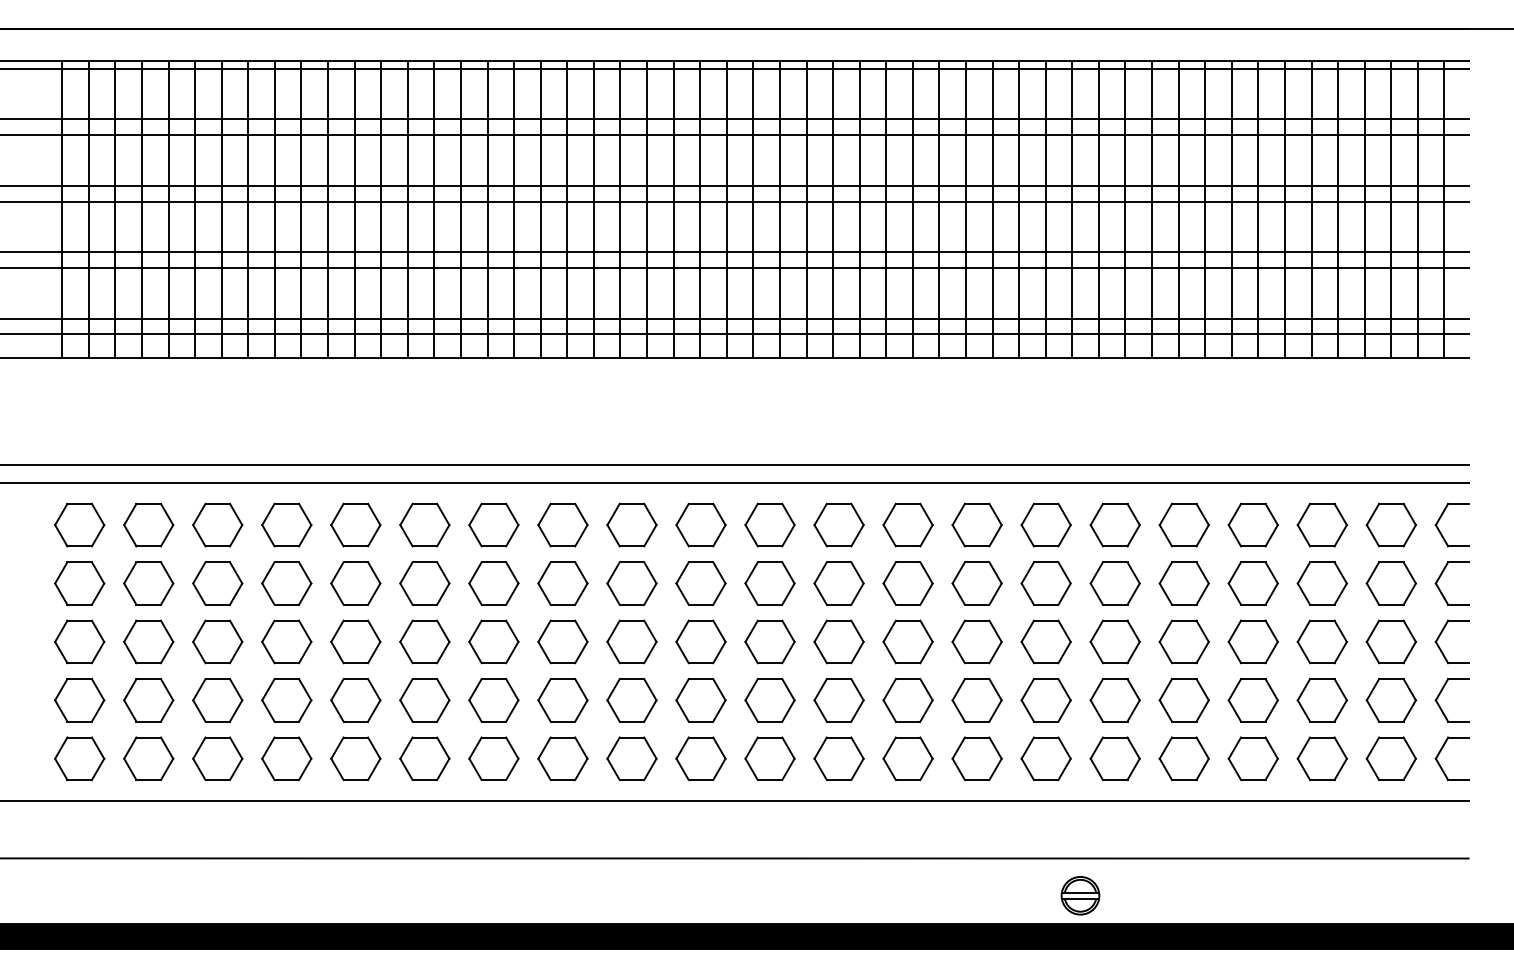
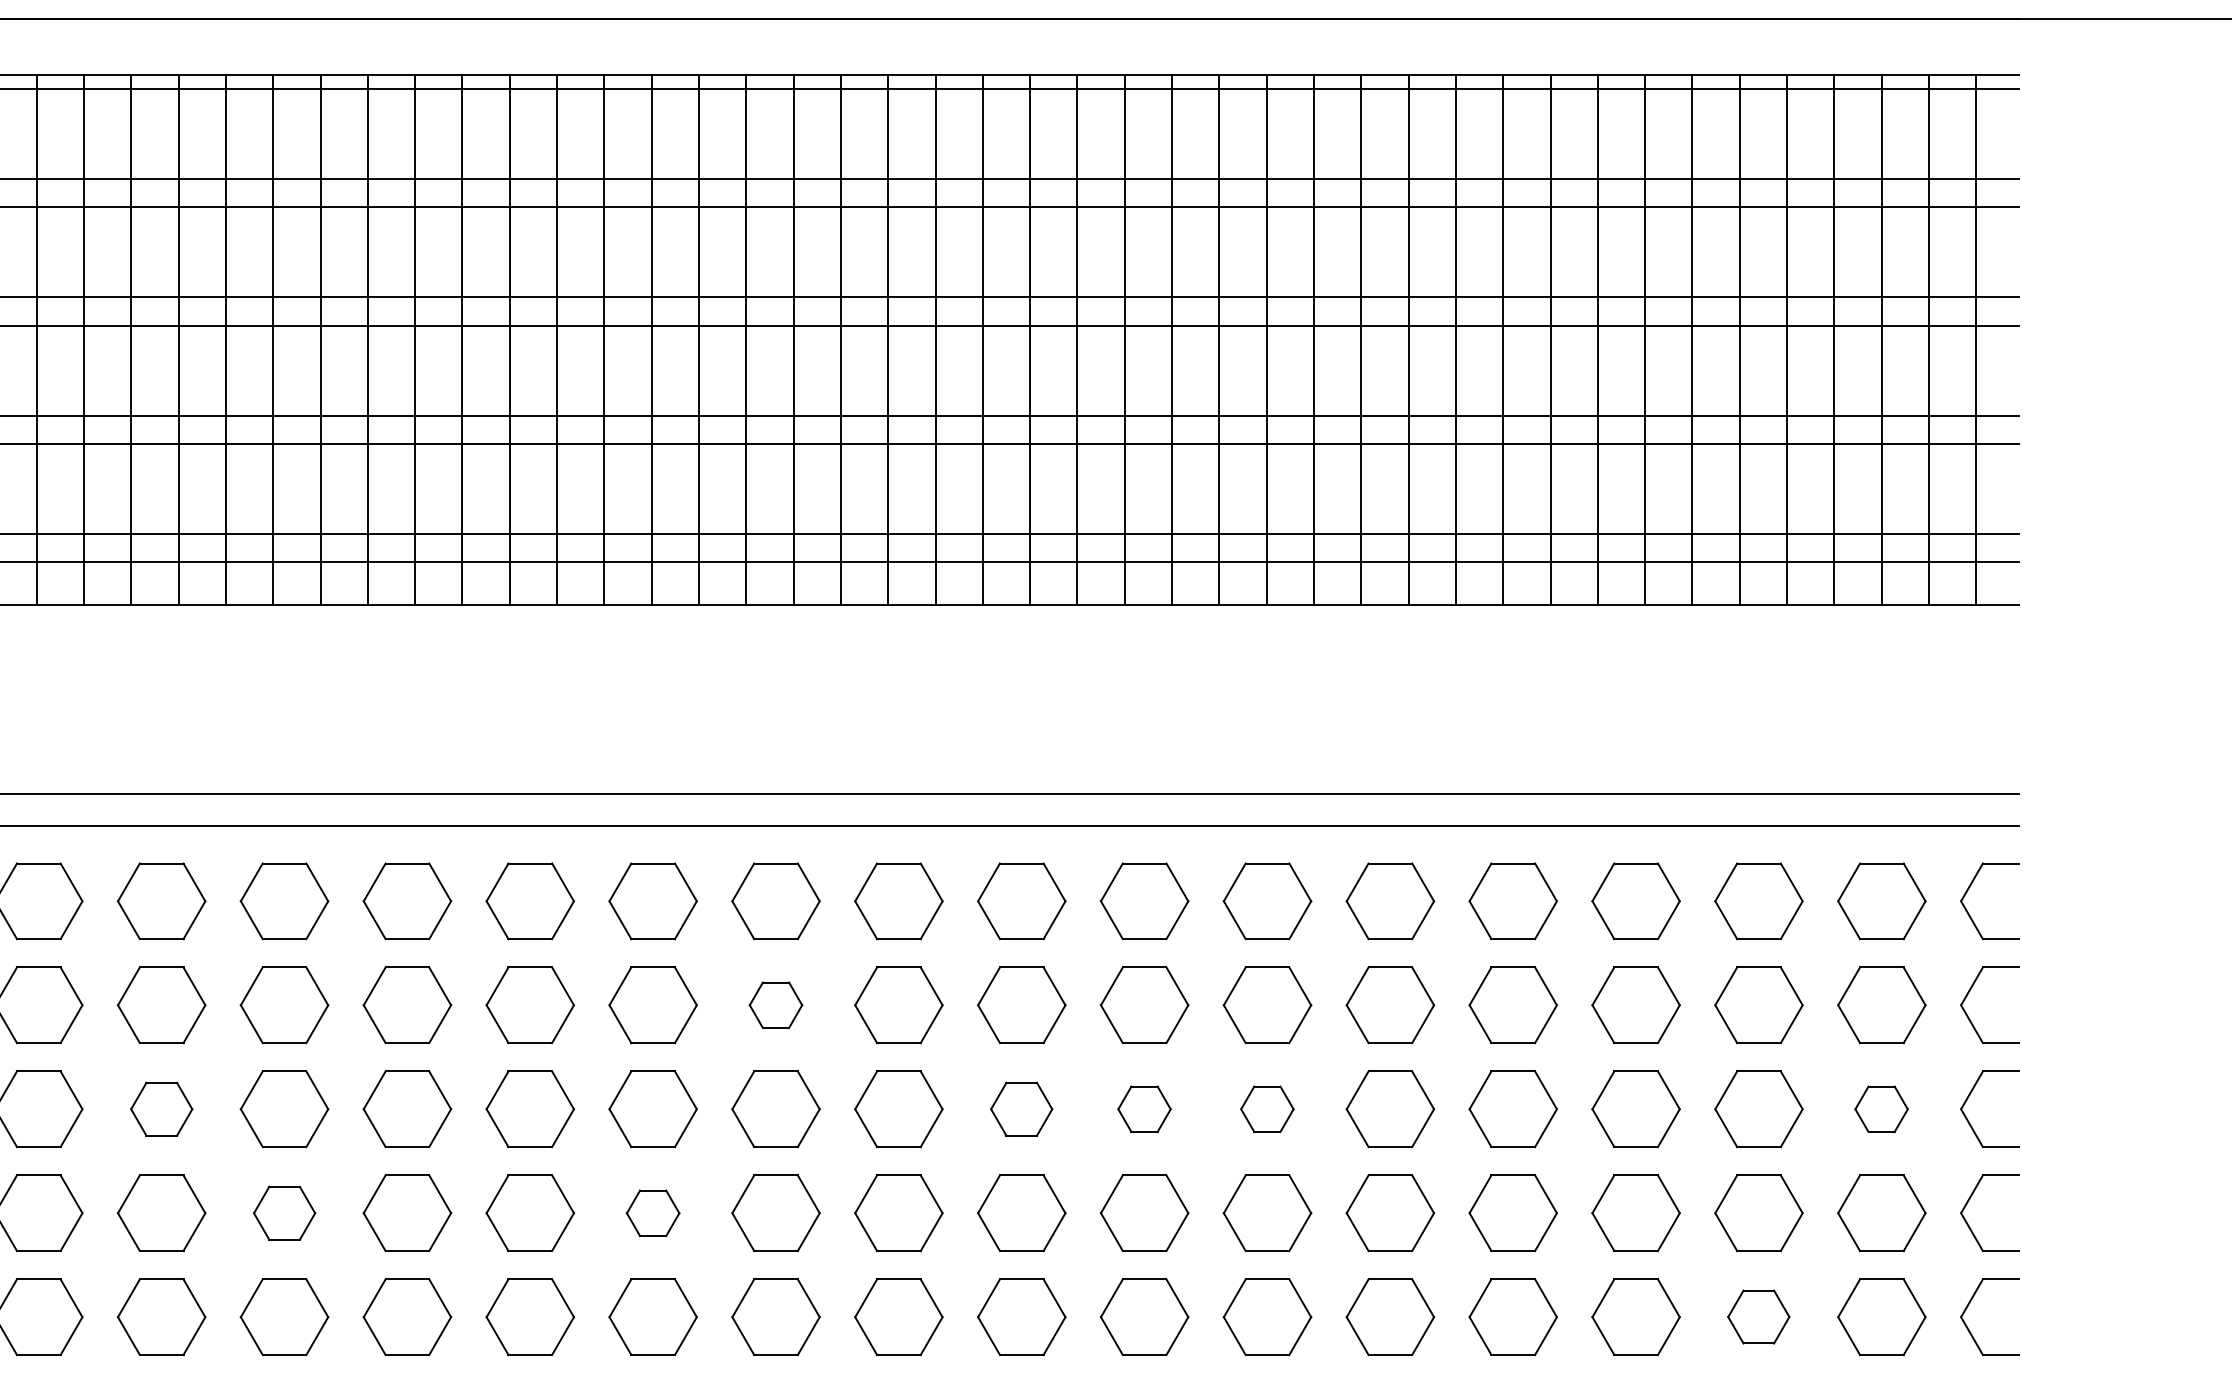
part: (769, 583) -> (775, 1005), size x0.6
part: (424, 641) -> (161, 1108), size x0.7
part: (907, 641) -> (1020, 1108), size x0.7
part: (976, 641) -> (1143, 1108), size x0.6
part: (1045, 641) -> (1266, 1108), size x0.6
part: (1390, 641) -> (1880, 1108), size x0.6
part: (493, 700) -> (283, 1213), size x0.7
part: (700, 700) -> (652, 1213), size x0.6
part: (1321, 758) -> (1757, 1316), size x0.7

